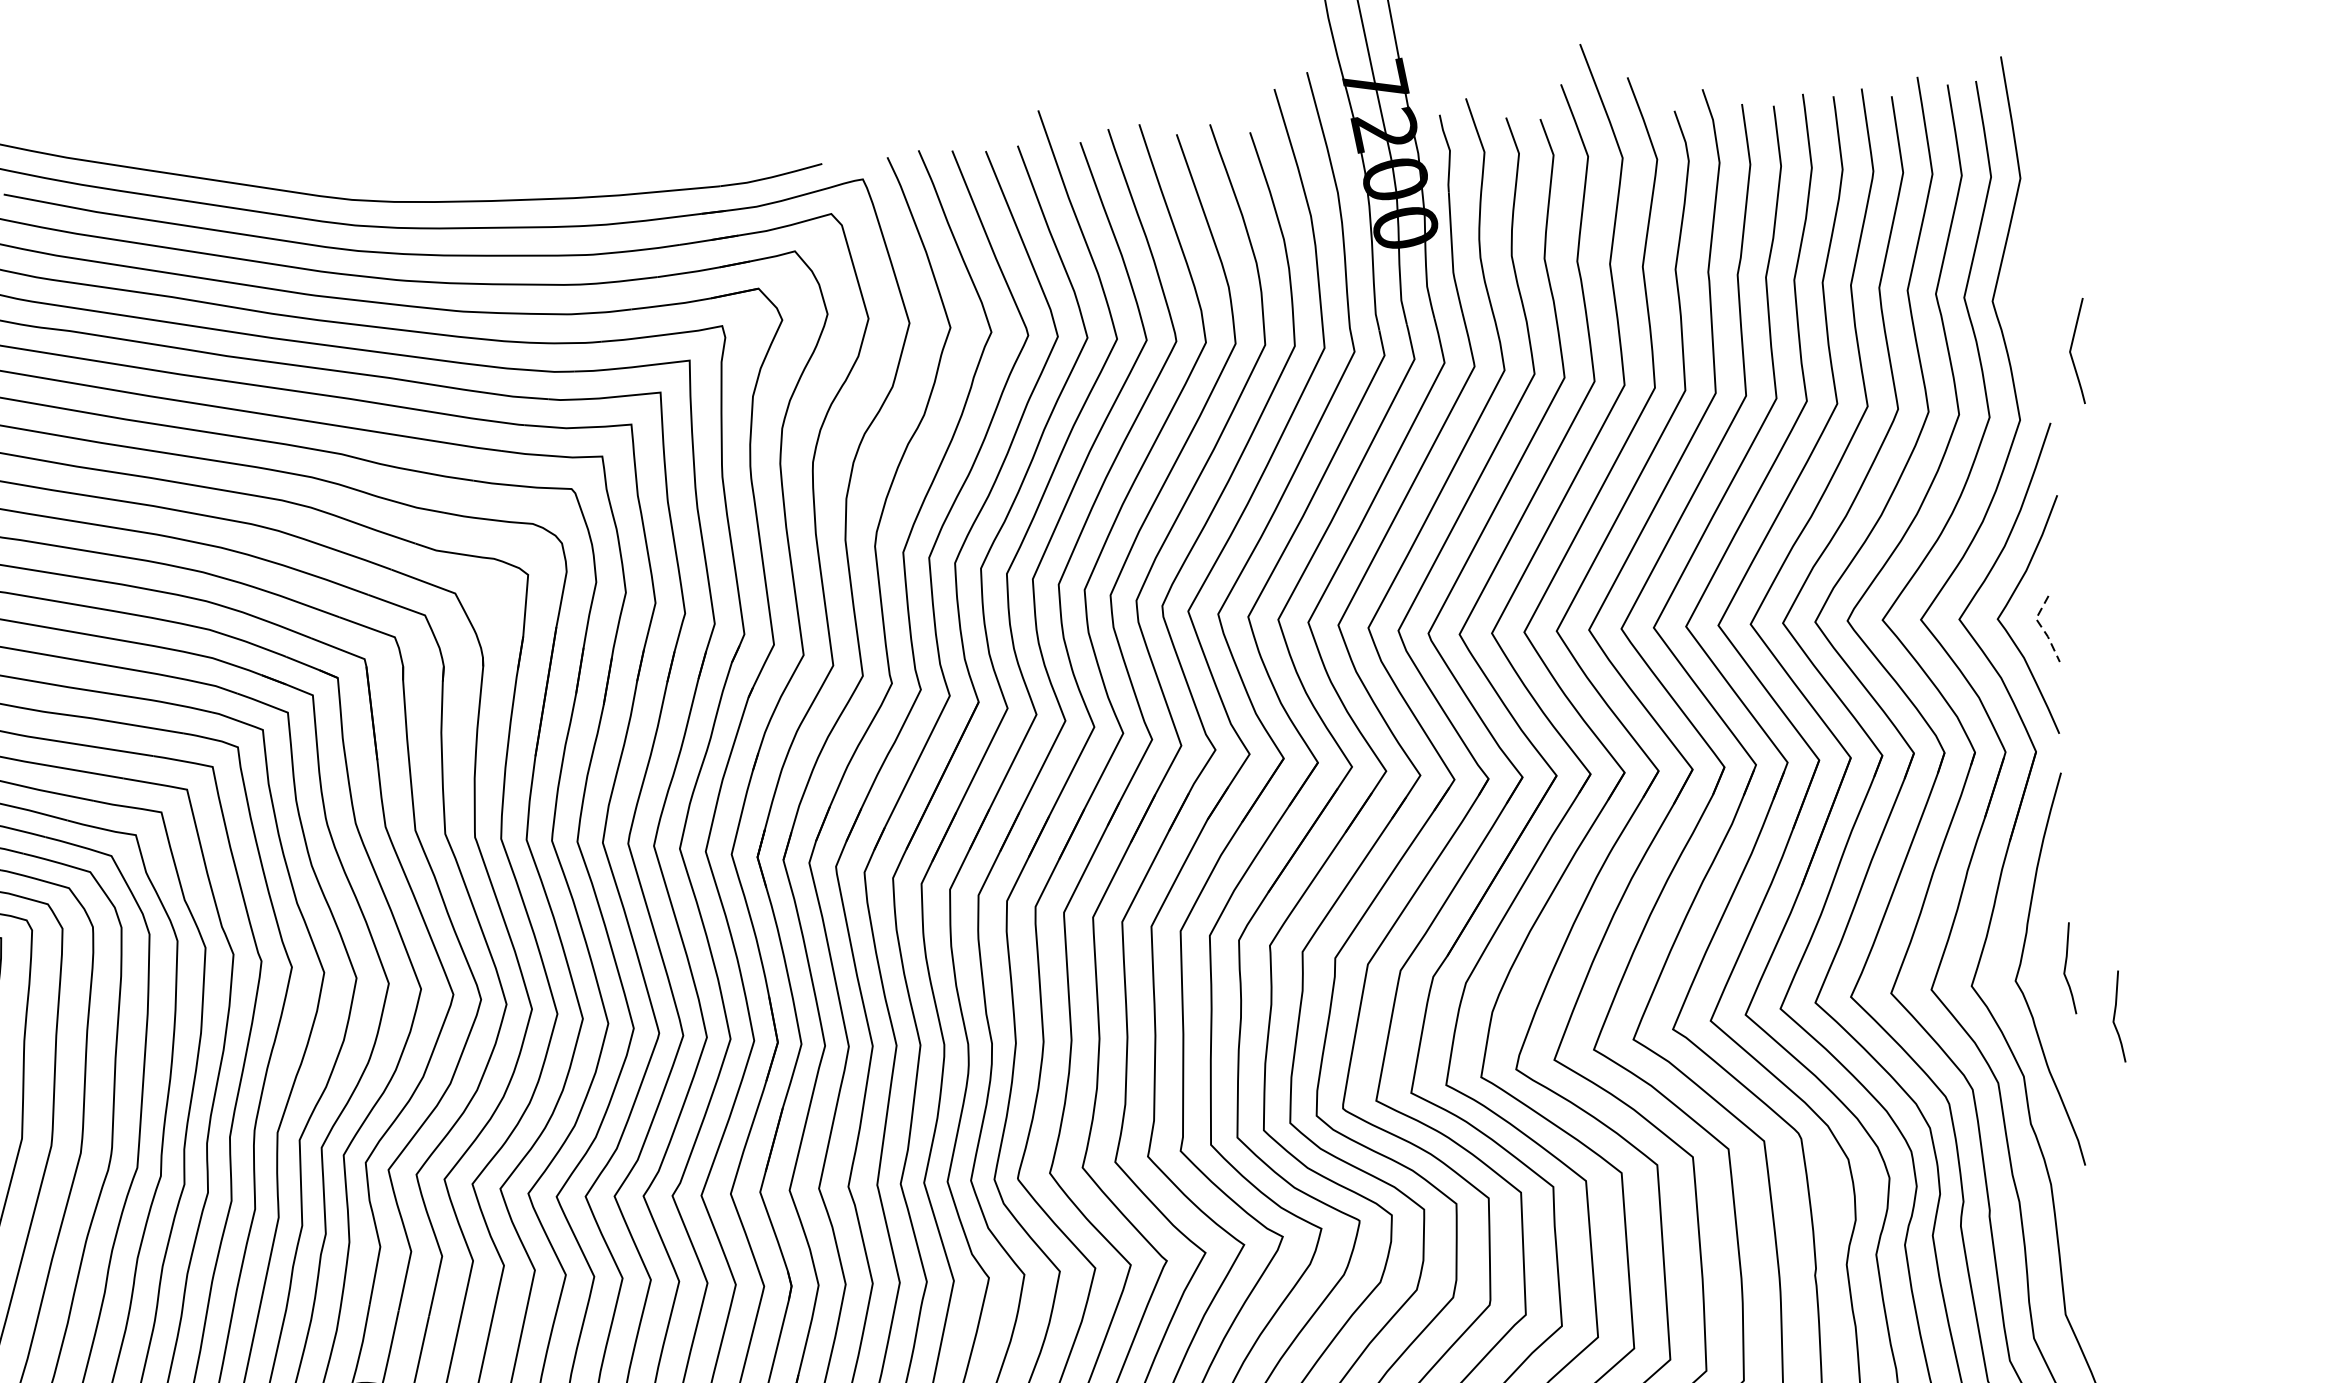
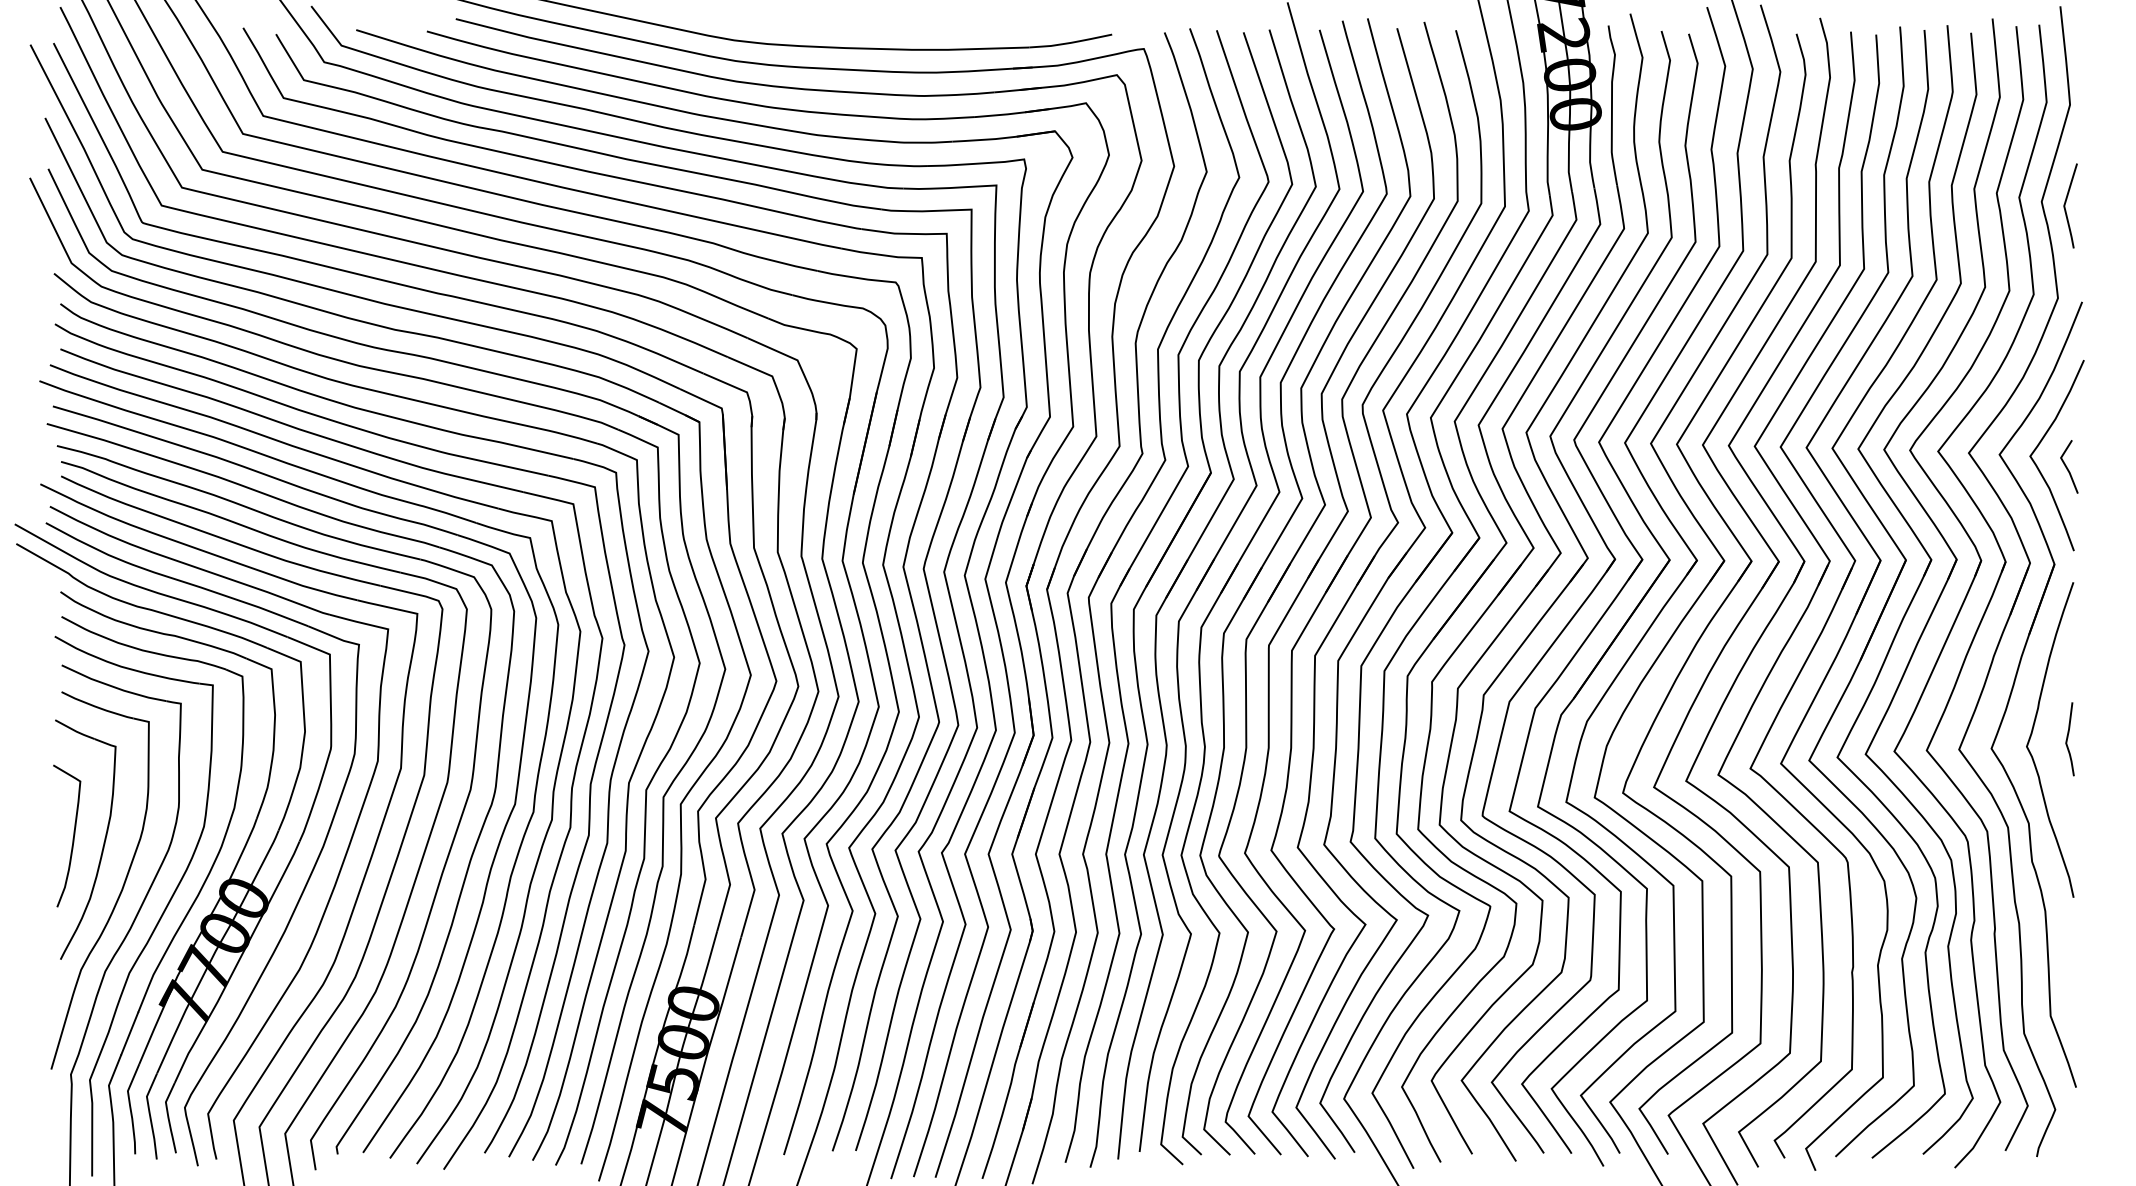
curve: (2072, 347) -> (2066, 202), moved
line: (2042, 629) -> (2065, 466), dashed -> solid
curve: (2115, 1015) -> (2105, 779), removed

